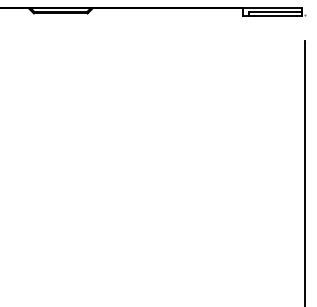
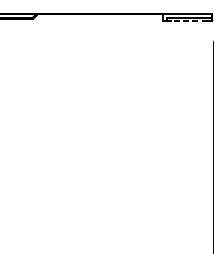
line: (275, 16) -> (189, 21), solid -> dashed

